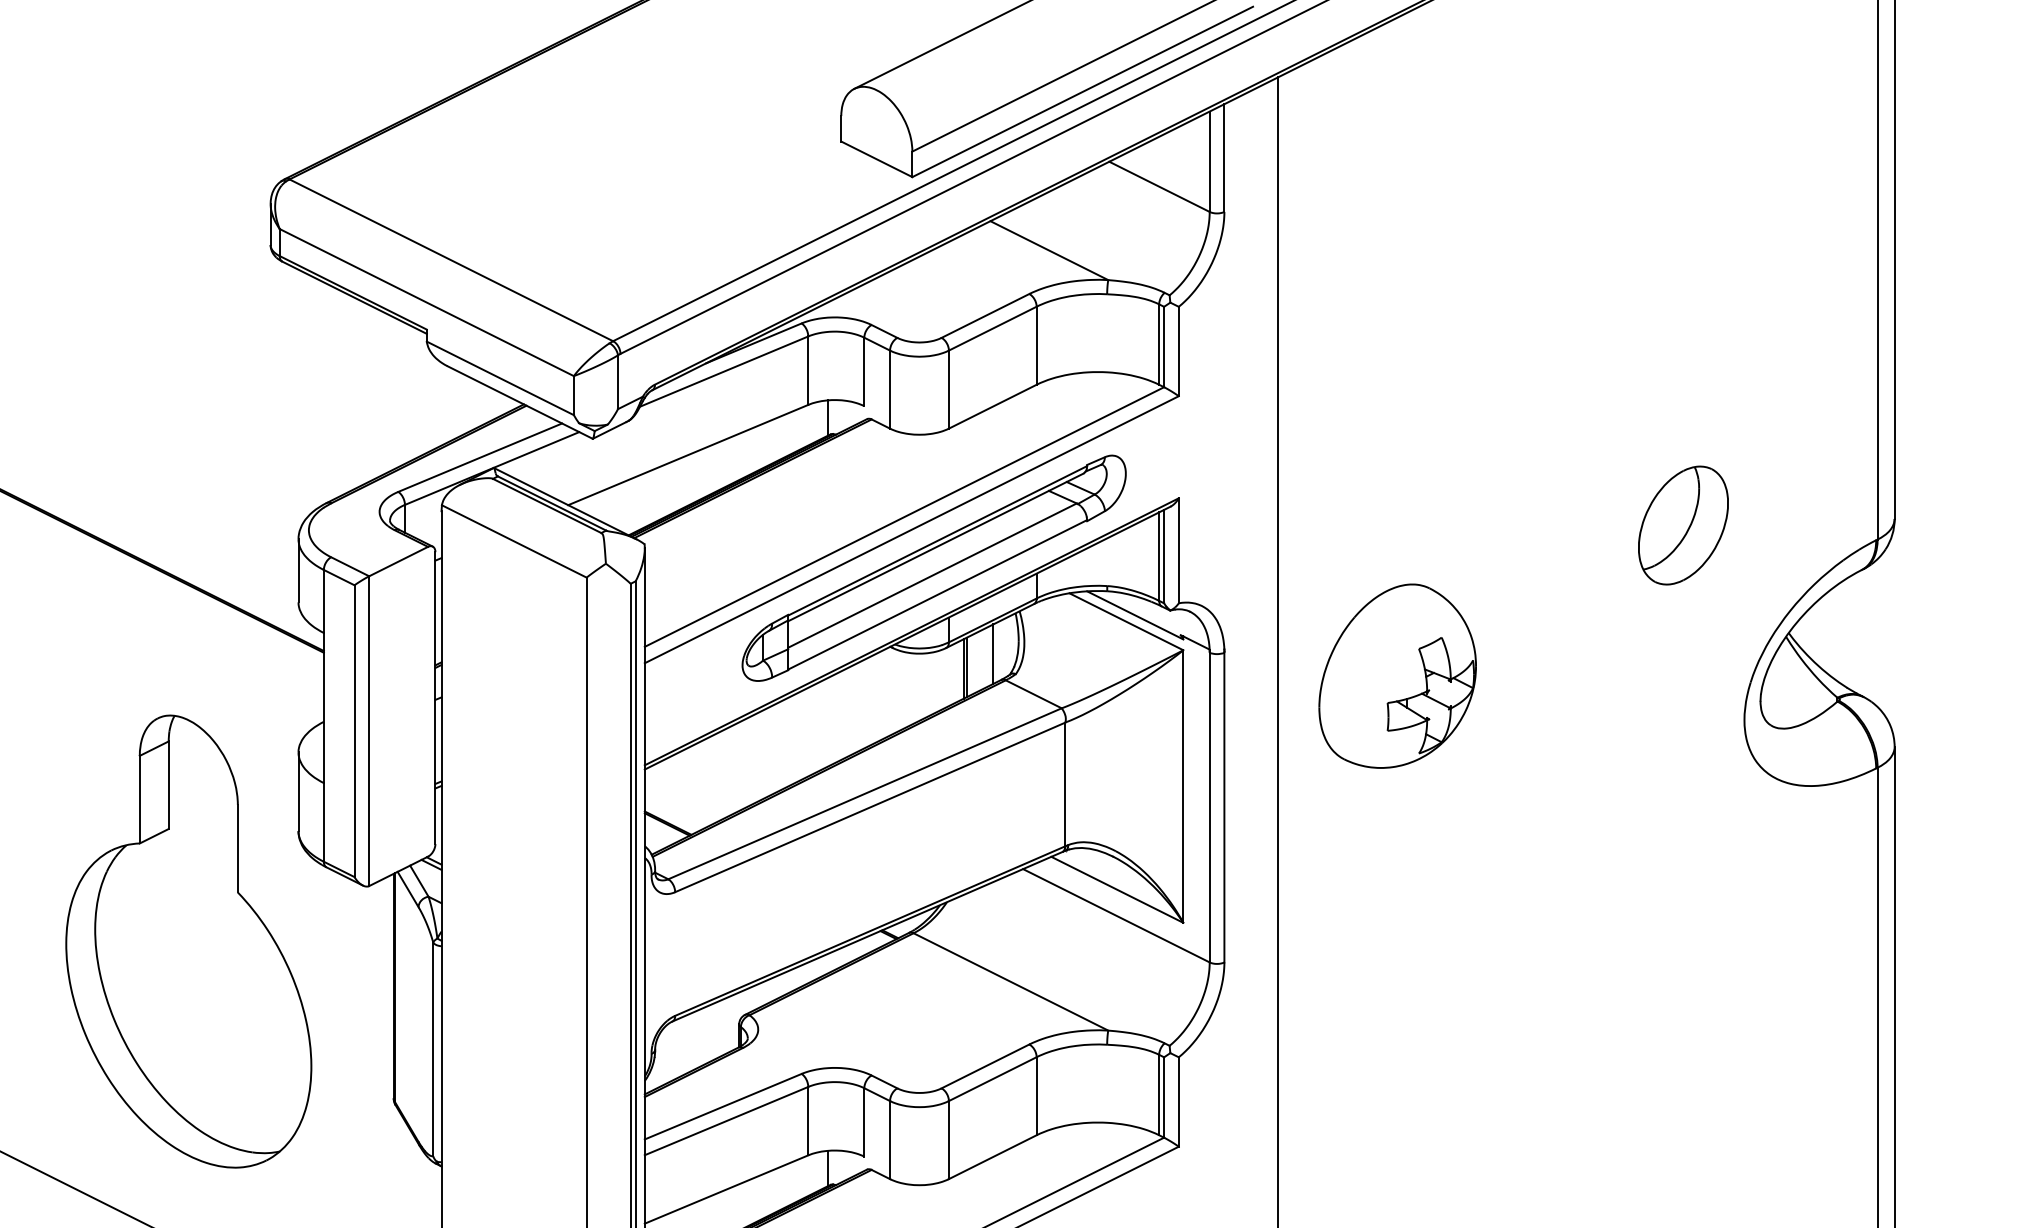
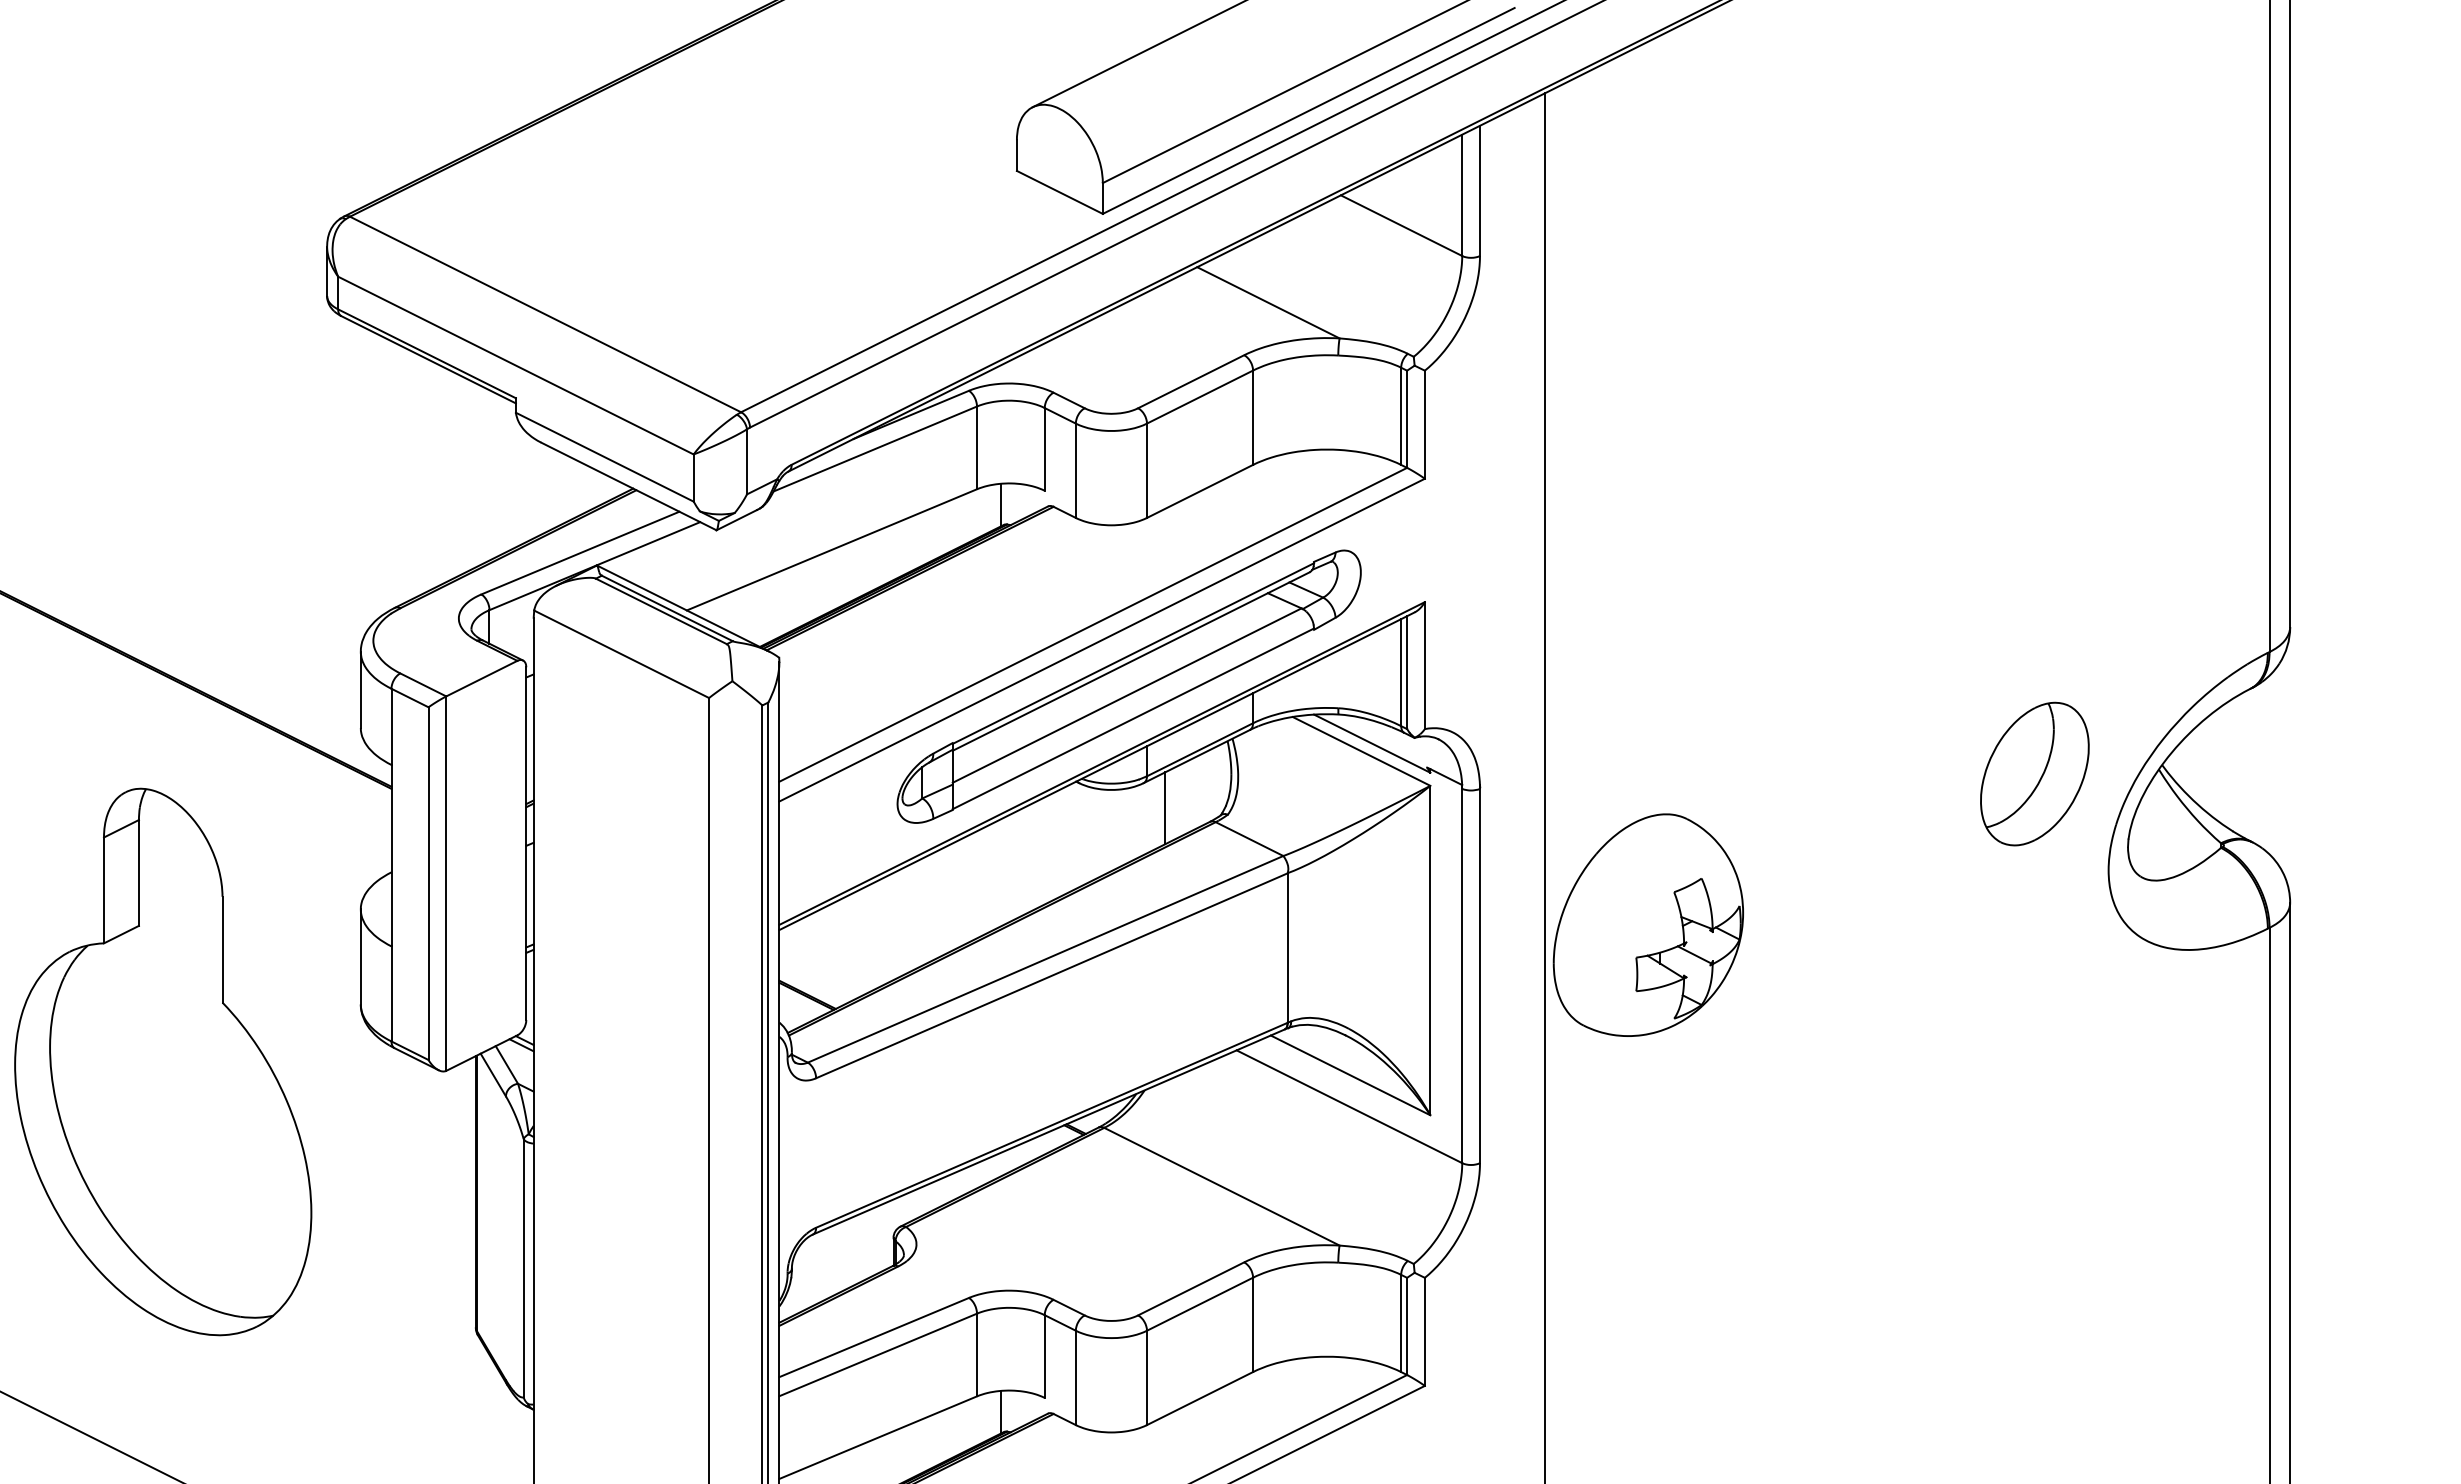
part: (1683, 525) -> (2034, 773), moved
line: (993, 654) -> (1200, 790), removed
line: (966, 667) -> (1168, 806), removed
part: (1396, 675) -> (1647, 924), moved
part: (189, 941) -> (163, 1061), moved

